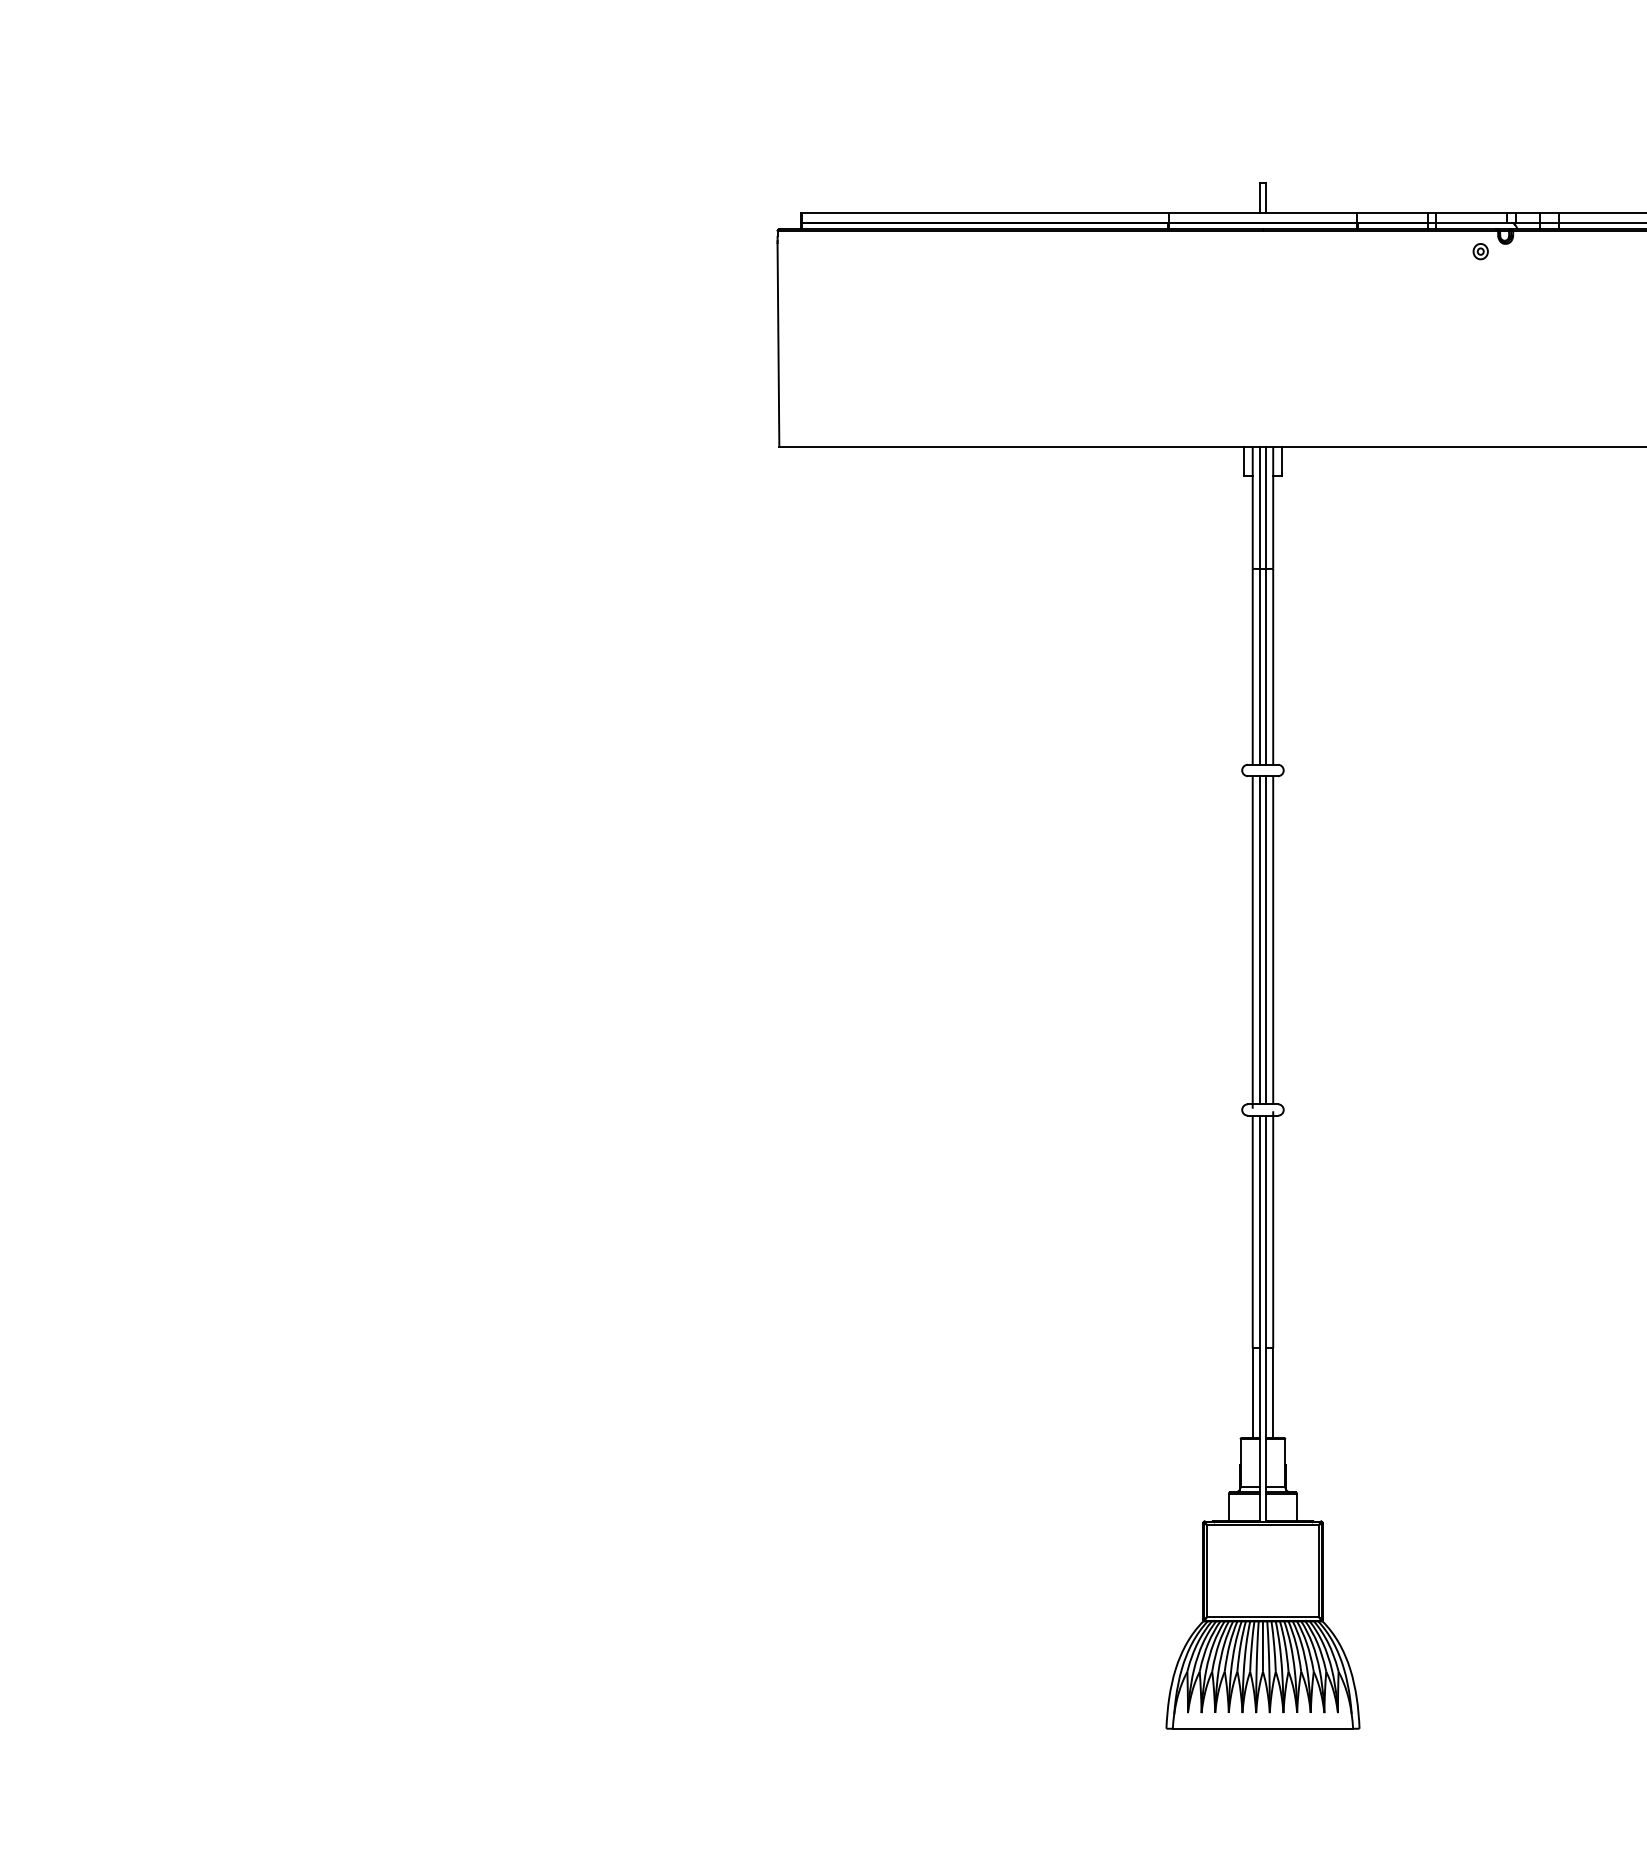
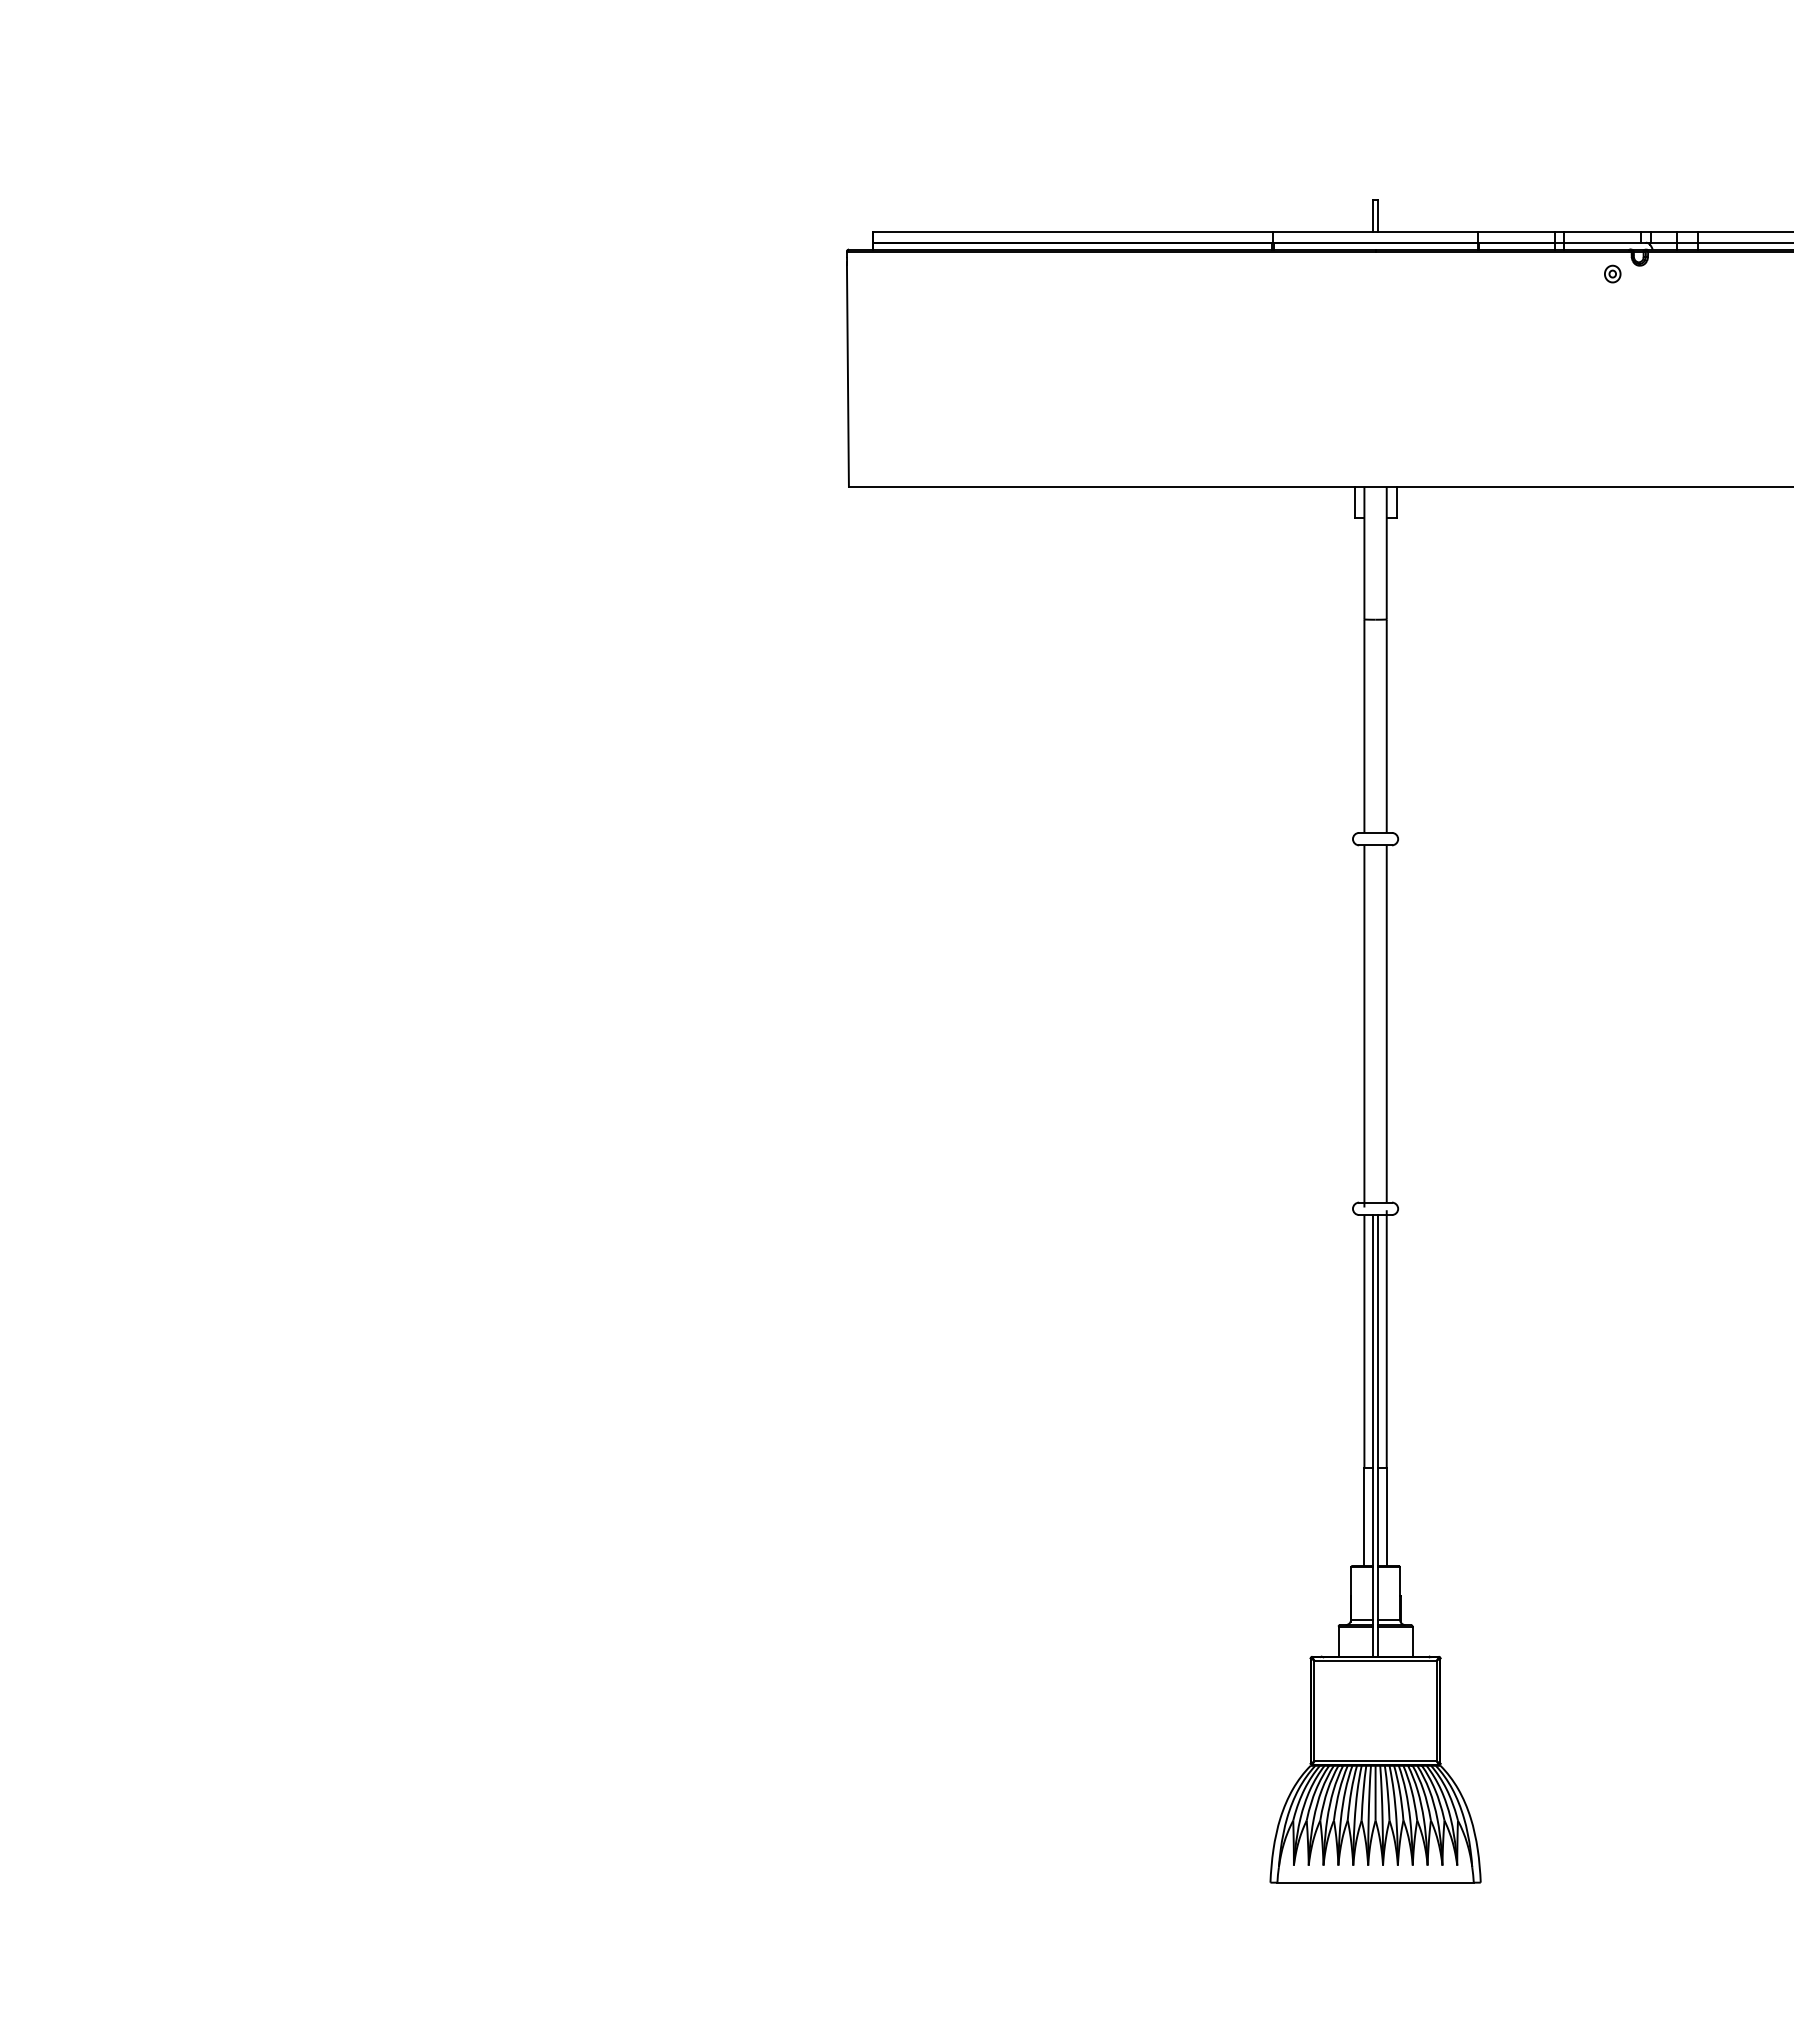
line: (1260, 605) -> (1372, 659), removed
line: (1265, 605) -> (1378, 659), removed
line: (1260, 940) -> (1372, 1024), removed
line: (1265, 940) -> (1378, 1024), removed

